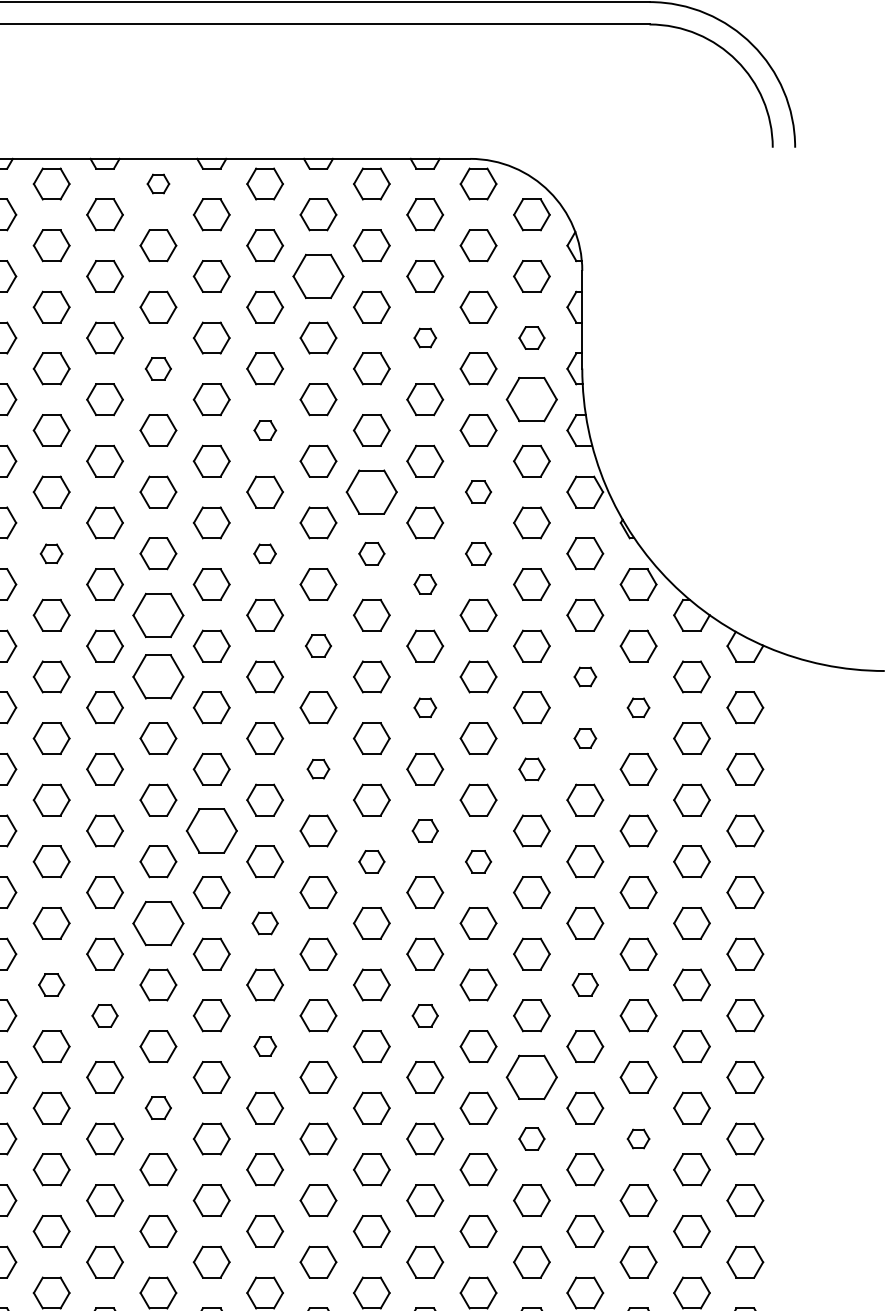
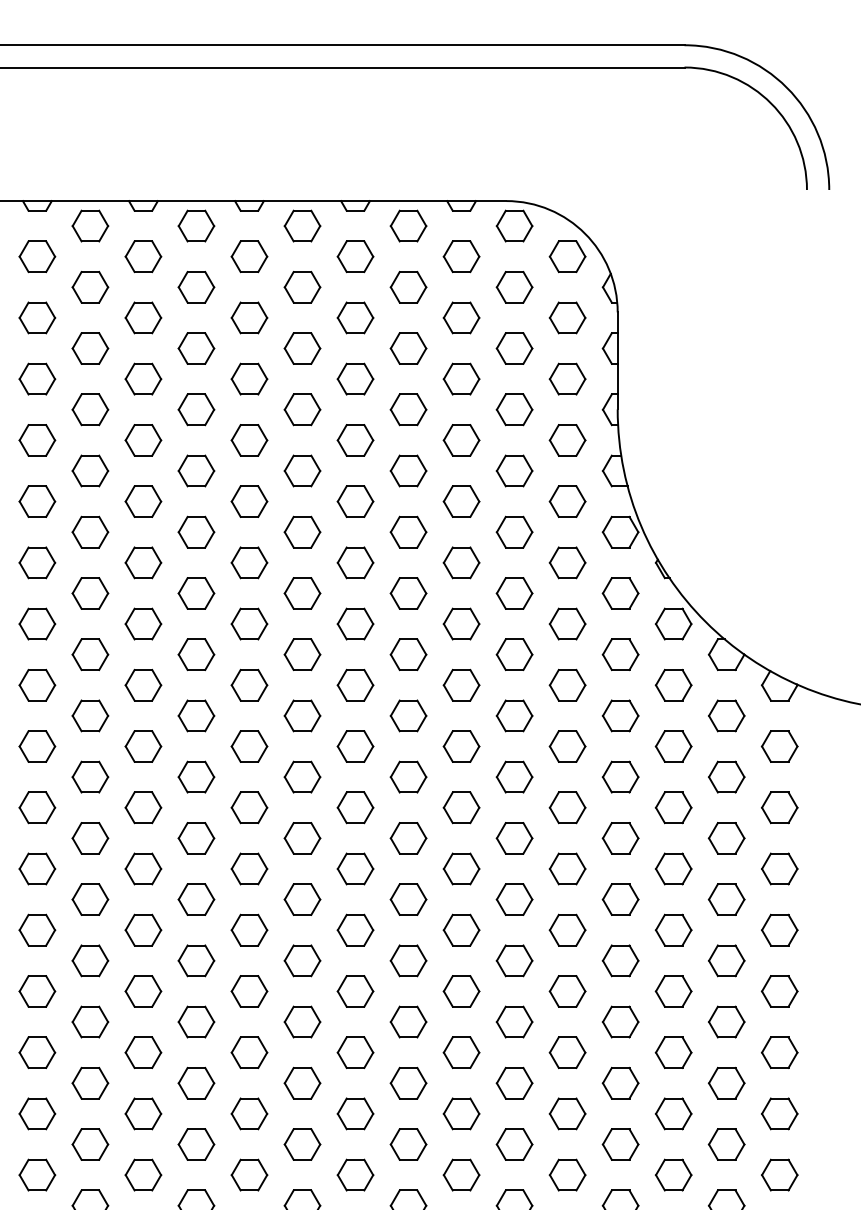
part: (158, 183) -> (196, 225), size x1.67
part: (318, 276) -> (355, 317), size x0.71
part: (425, 337) -> (461, 378), size x1.67
part: (531, 337) -> (567, 378), size x1.43
part: (158, 368) -> (196, 409), size x1.43
part: (531, 399) -> (567, 440), size x0.71
part: (265, 430) -> (302, 471), size x1.67
part: (371, 491) -> (408, 531), size x0.71
part: (478, 491) -> (514, 531), size x1.43
part: (51, 553) -> (90, 593), size x1.67
part: (264, 553) -> (301, 593), size x1.67
part: (371, 553) -> (408, 593), size x1.43
part: (478, 553) -> (514, 593), size x1.43
part: (425, 584) -> (461, 624), size x1.67
part: (158, 614) -> (196, 653), size x0.71
part: (318, 645) -> (355, 684), size x1.43
part: (158, 676) -> (196, 715), size x0.71
part: (585, 676) -> (620, 715), size x1.67
part: (425, 707) -> (461, 746), size x1.67
part: (638, 707) -> (673, 746), size x1.67
part: (585, 738) -> (620, 777), size x1.67
part: (318, 768) -> (355, 806), size x1.67
part: (531, 769) -> (567, 807), size x1.43
part: (211, 830) -> (249, 868), size x0.71
part: (425, 830) -> (461, 868), size x1.43
part: (371, 861) -> (408, 899), size x1.43
part: (478, 861) -> (514, 899), size x1.43
part: (158, 922) -> (196, 959), size x0.71
part: (265, 923) -> (302, 960), size x1.43
part: (51, 984) -> (90, 1021), size x1.43
part: (585, 984) -> (620, 1021), size x1.43
part: (104, 1015) -> (142, 1052), size x1.43
part: (425, 1015) -> (461, 1052), size x1.43
part: (265, 1046) -> (302, 1083), size x1.67
part: (531, 1077) -> (567, 1113), size x0.71
part: (158, 1107) -> (196, 1143), size x1.43
part: (531, 1138) -> (567, 1174), size x1.43
part: (638, 1138) -> (673, 1174), size x1.67

